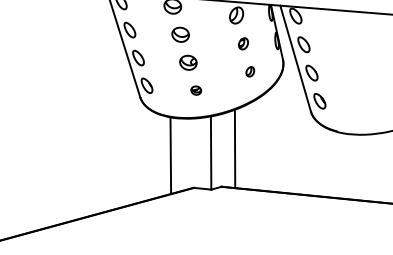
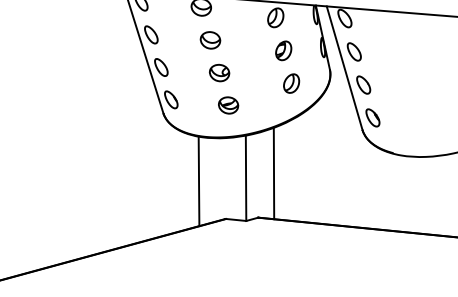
part: (243, 43) -> (283, 50), size x1.43
part: (250, 71) -> (291, 83), size x1.67
part: (196, 90) -> (228, 105), size x1.67

